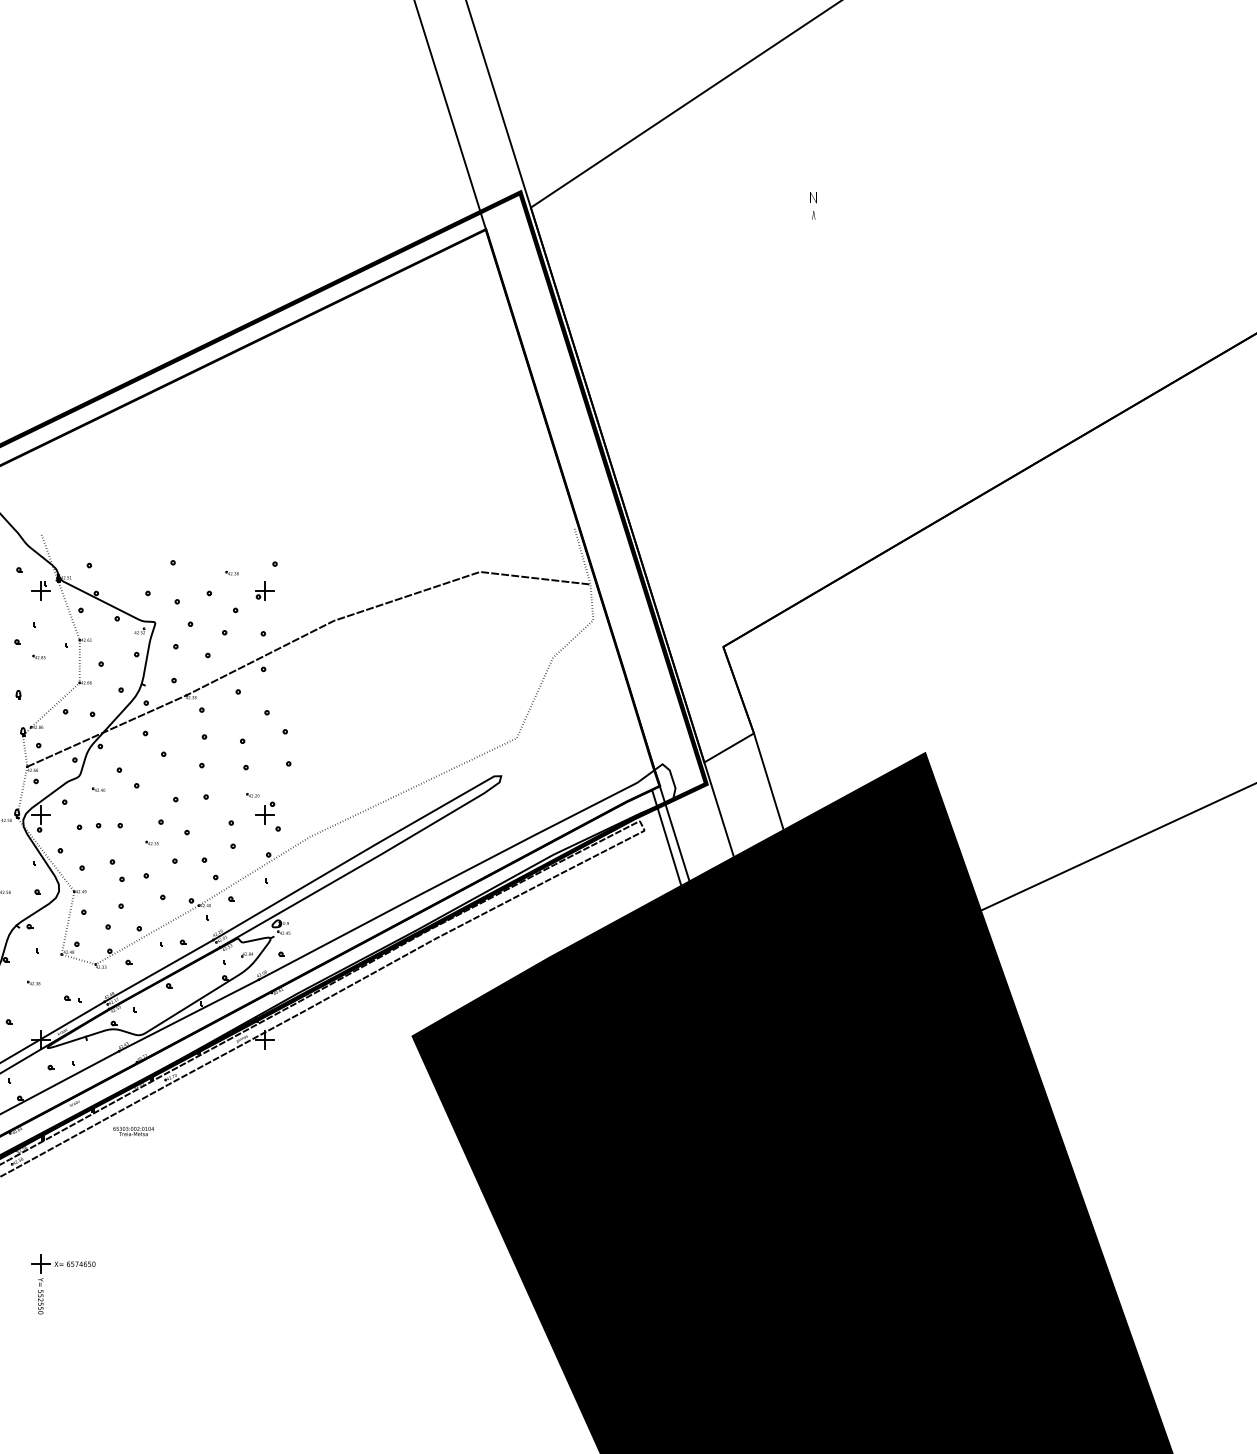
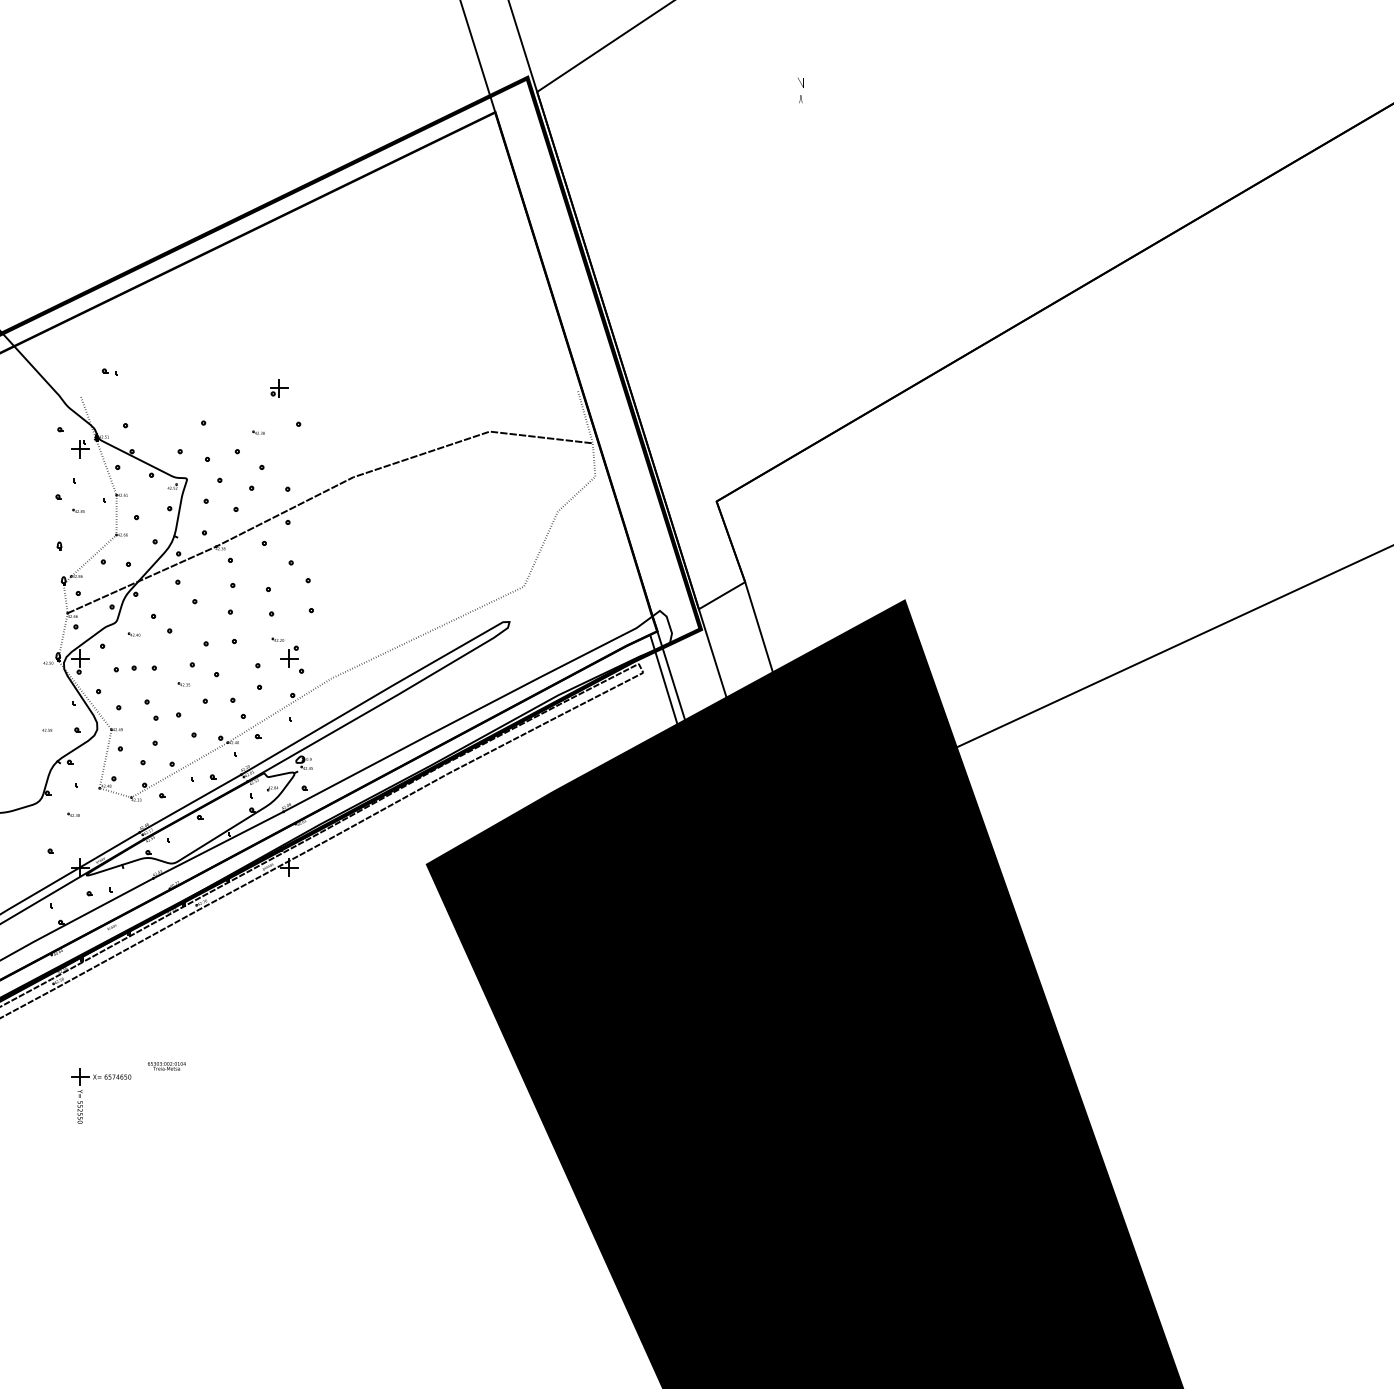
part: (265, 591) -> (279, 388), moved
part: (72, 998) -> (109, 371), moved
text: (133, 1131) -> (166, 1066), moved

